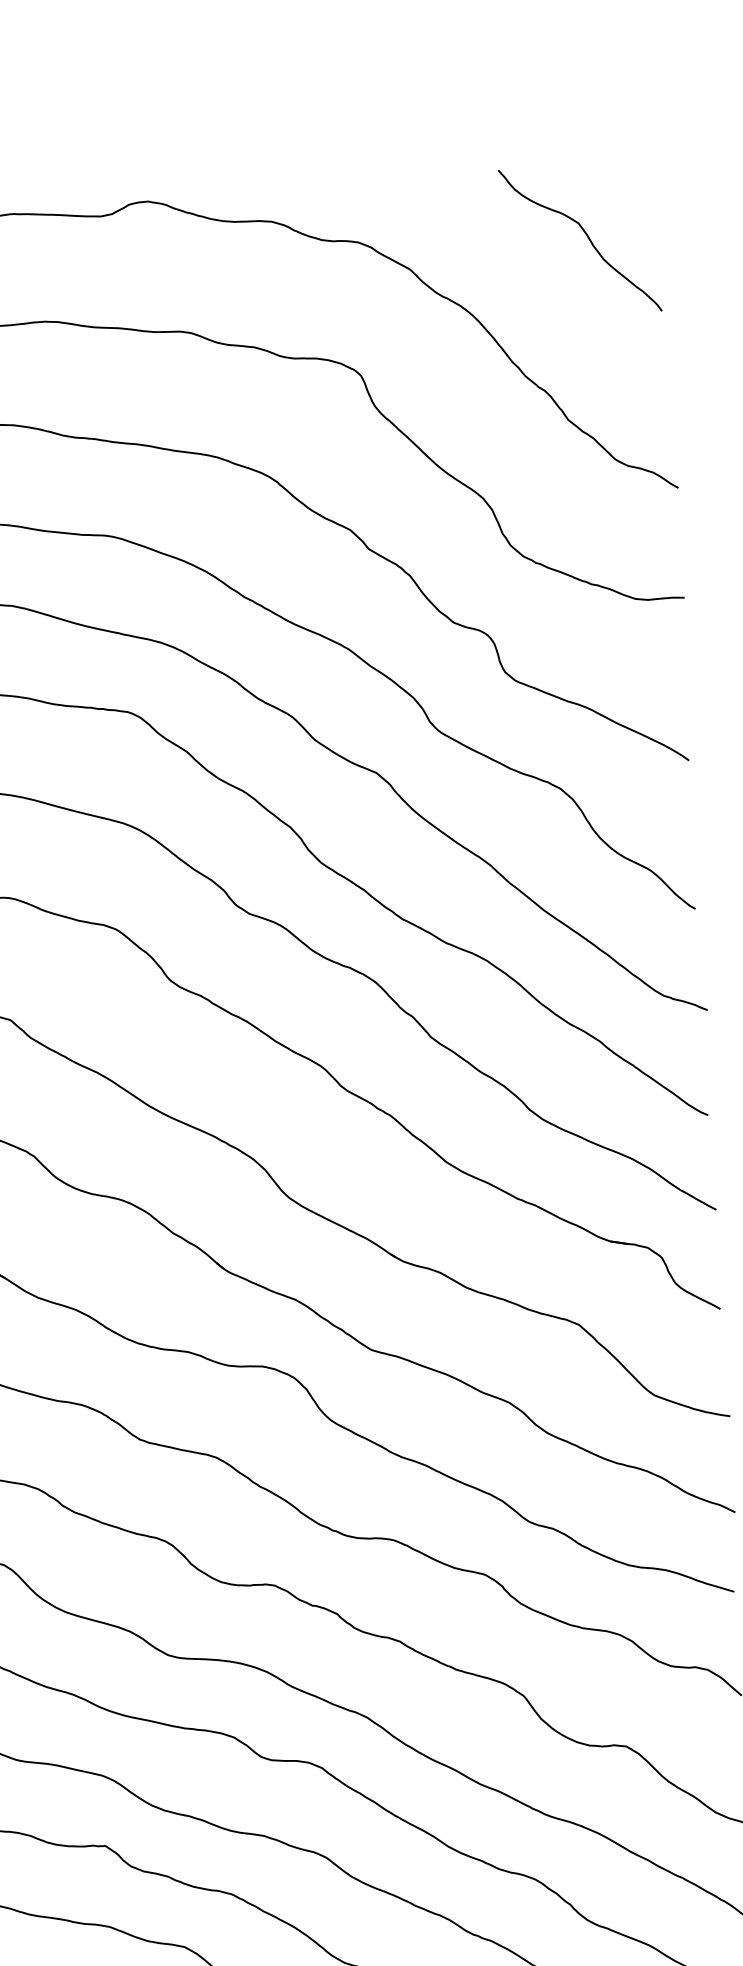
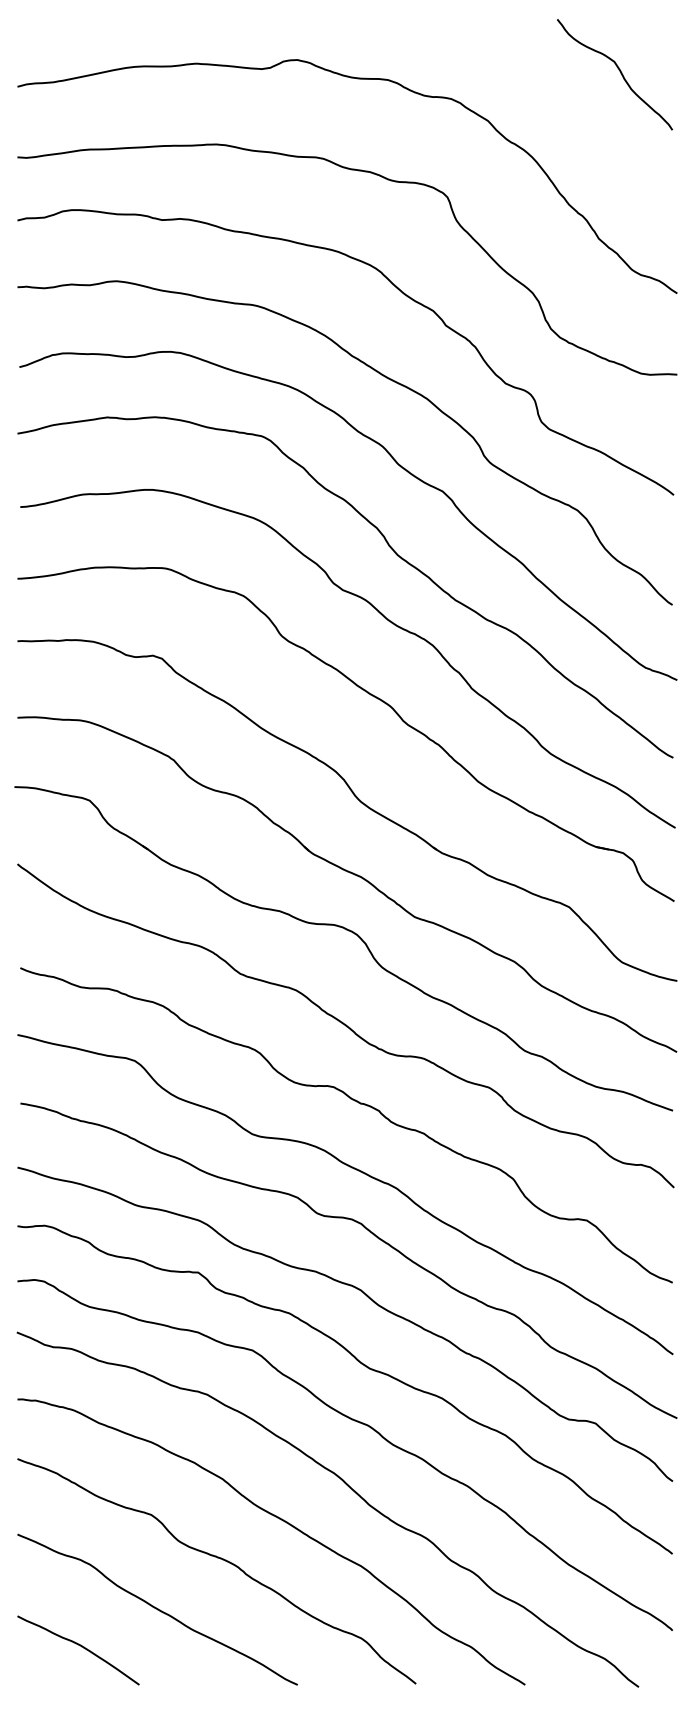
curve: (584, 234) -> (618, 70), moved

